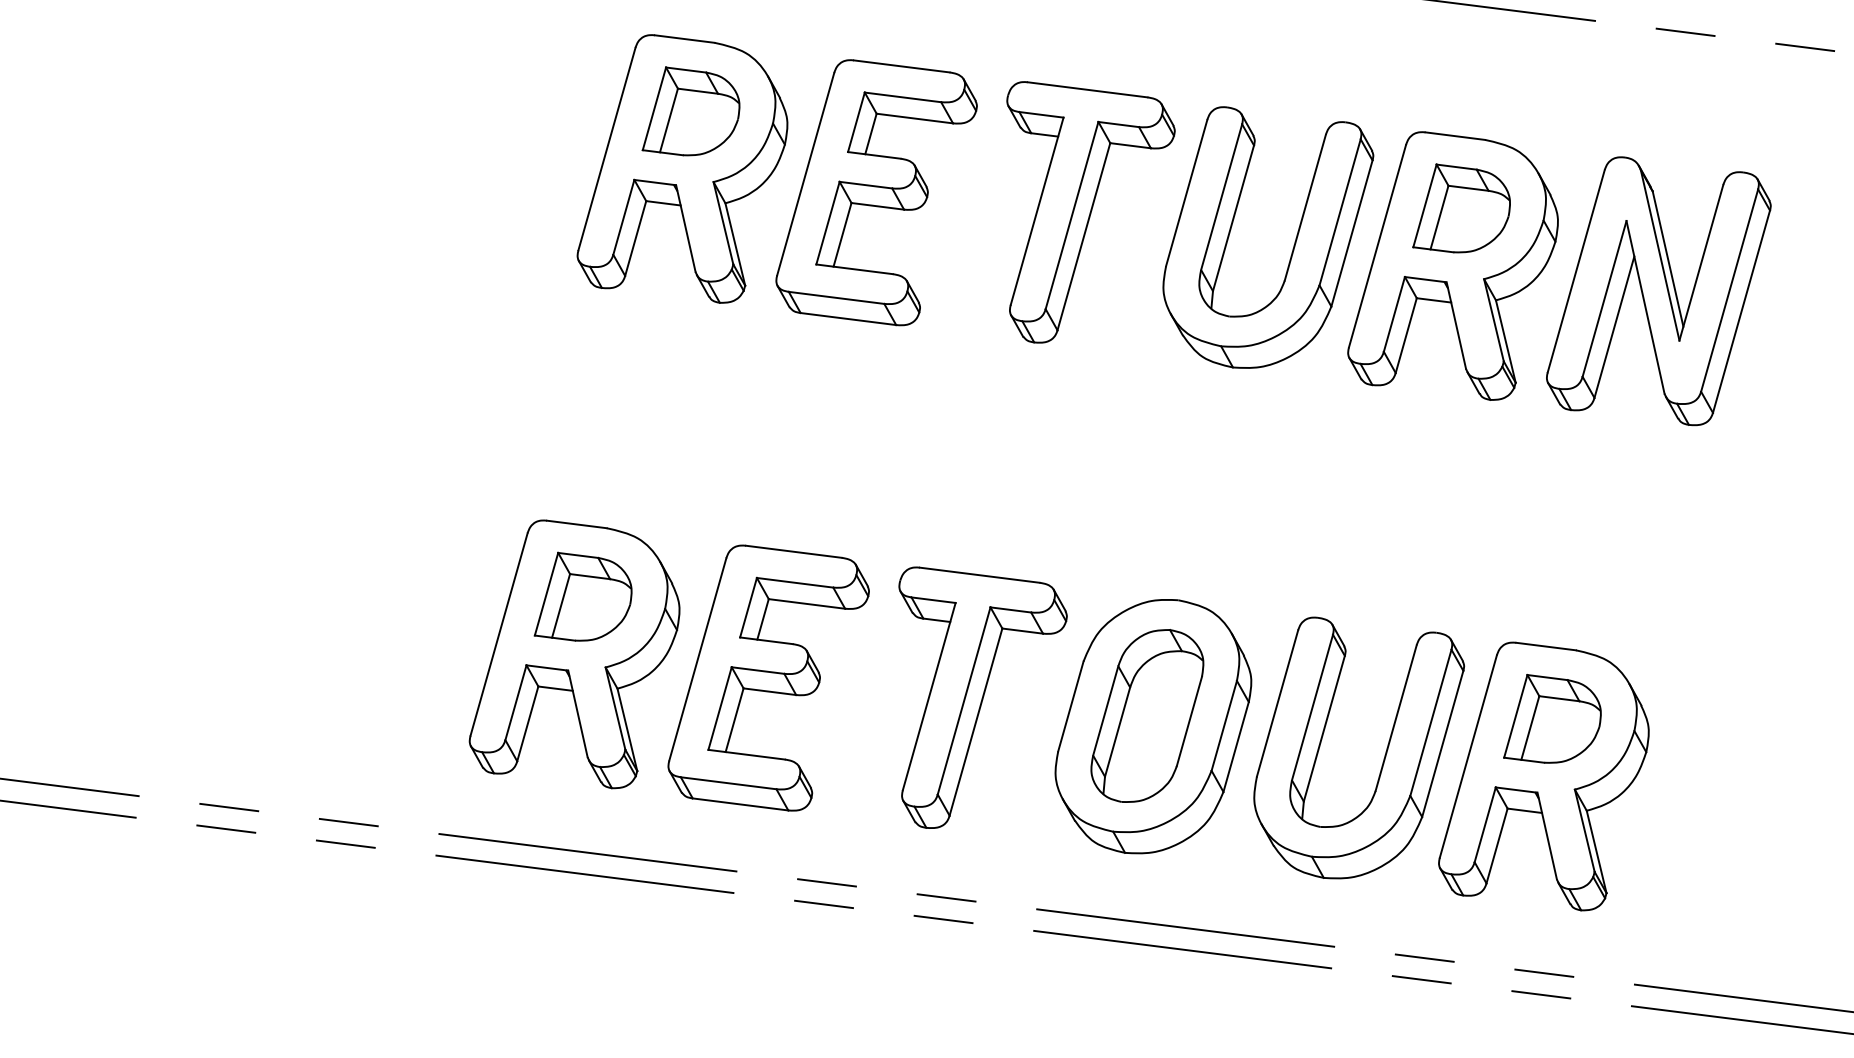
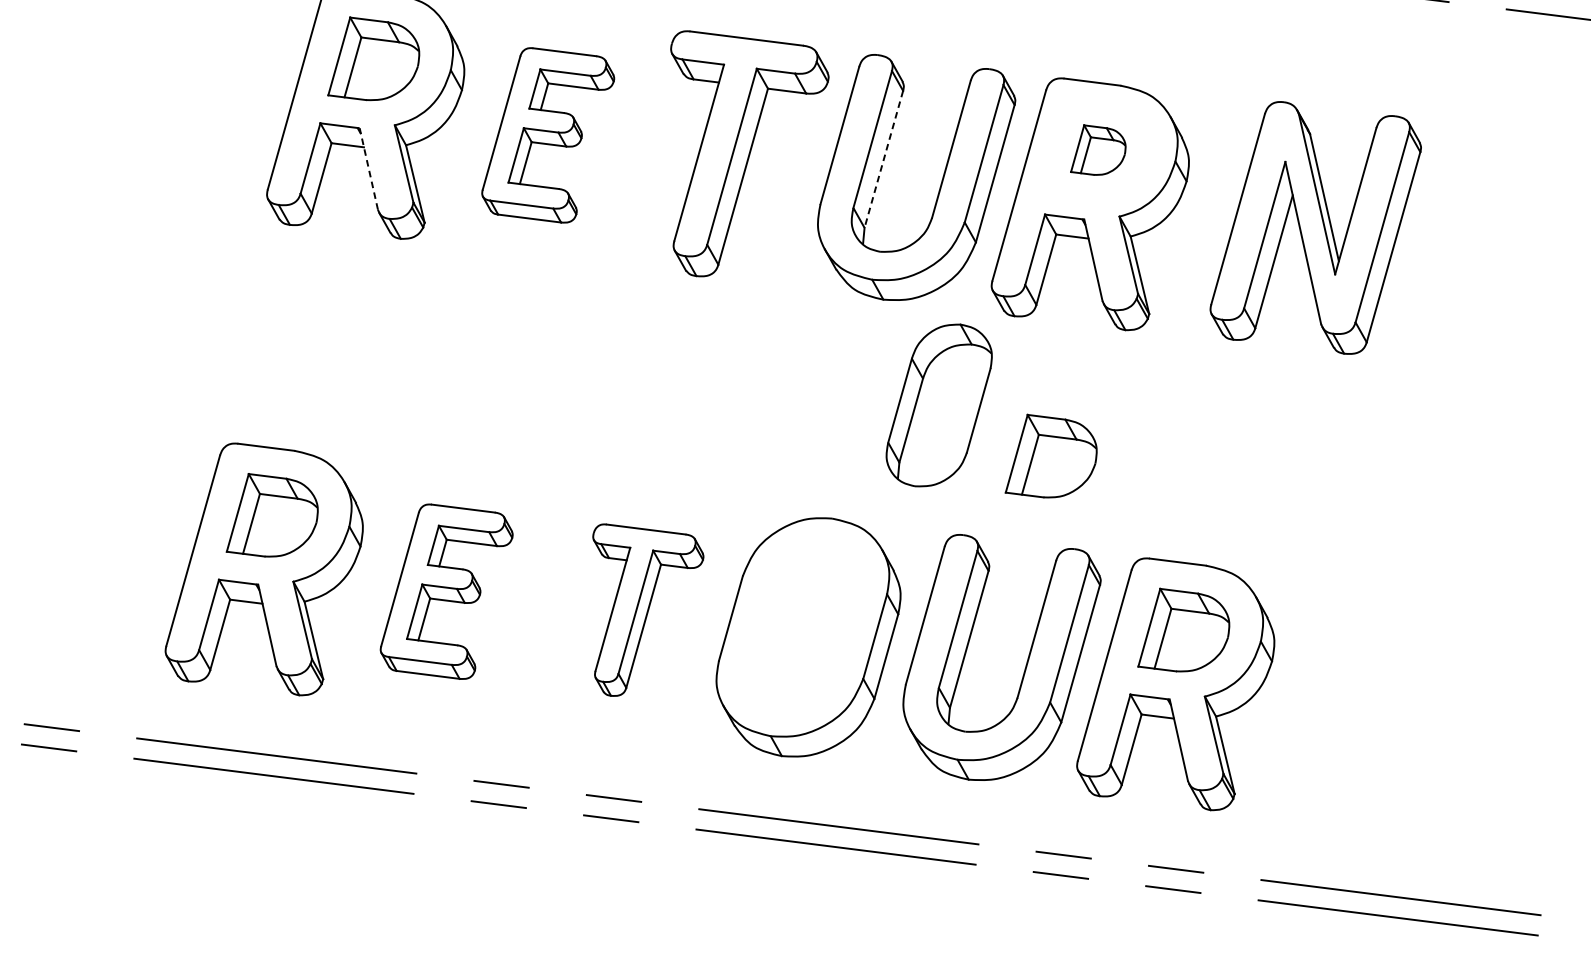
part: (876, 192) -> (548, 135), size x0.7
part: (1461, 208) -> (1098, 150), size x0.6
line: (1233, 218) -> (883, 159), solid -> dashed
line: (685, 227) -> (368, 168), solid -> dashed
part: (1658, 291) -> (1315, 228), moved
part: (1411, 533) -> (1051, 455), added
part: (768, 677) -> (446, 591), size x0.7
part: (982, 697) -> (647, 610), size x0.7
part: (1147, 715) -> (939, 405), moved

